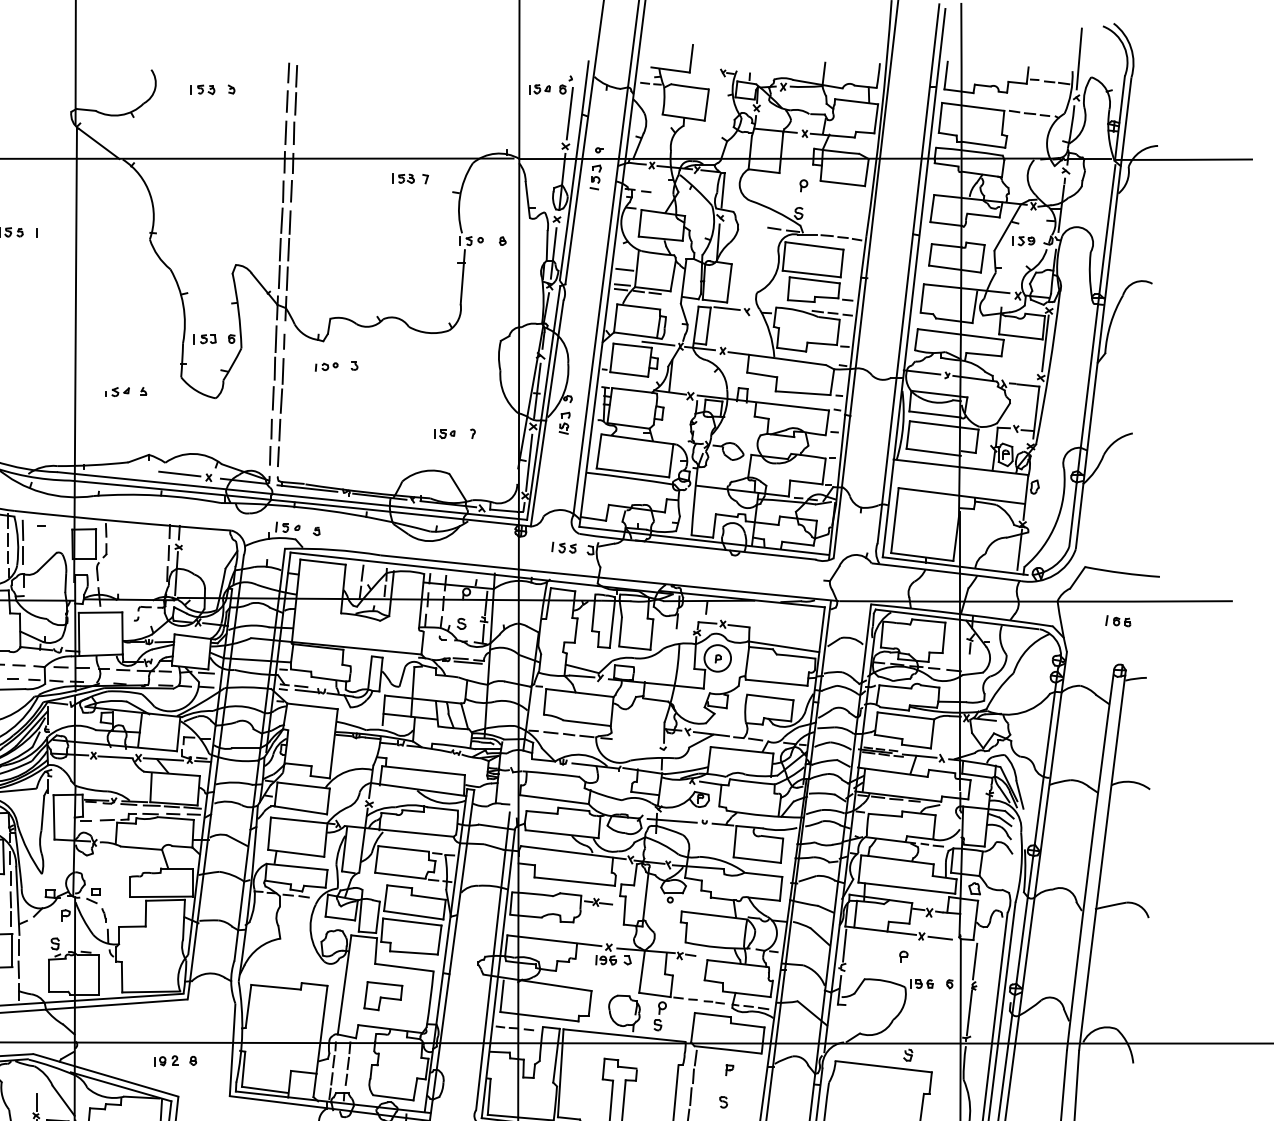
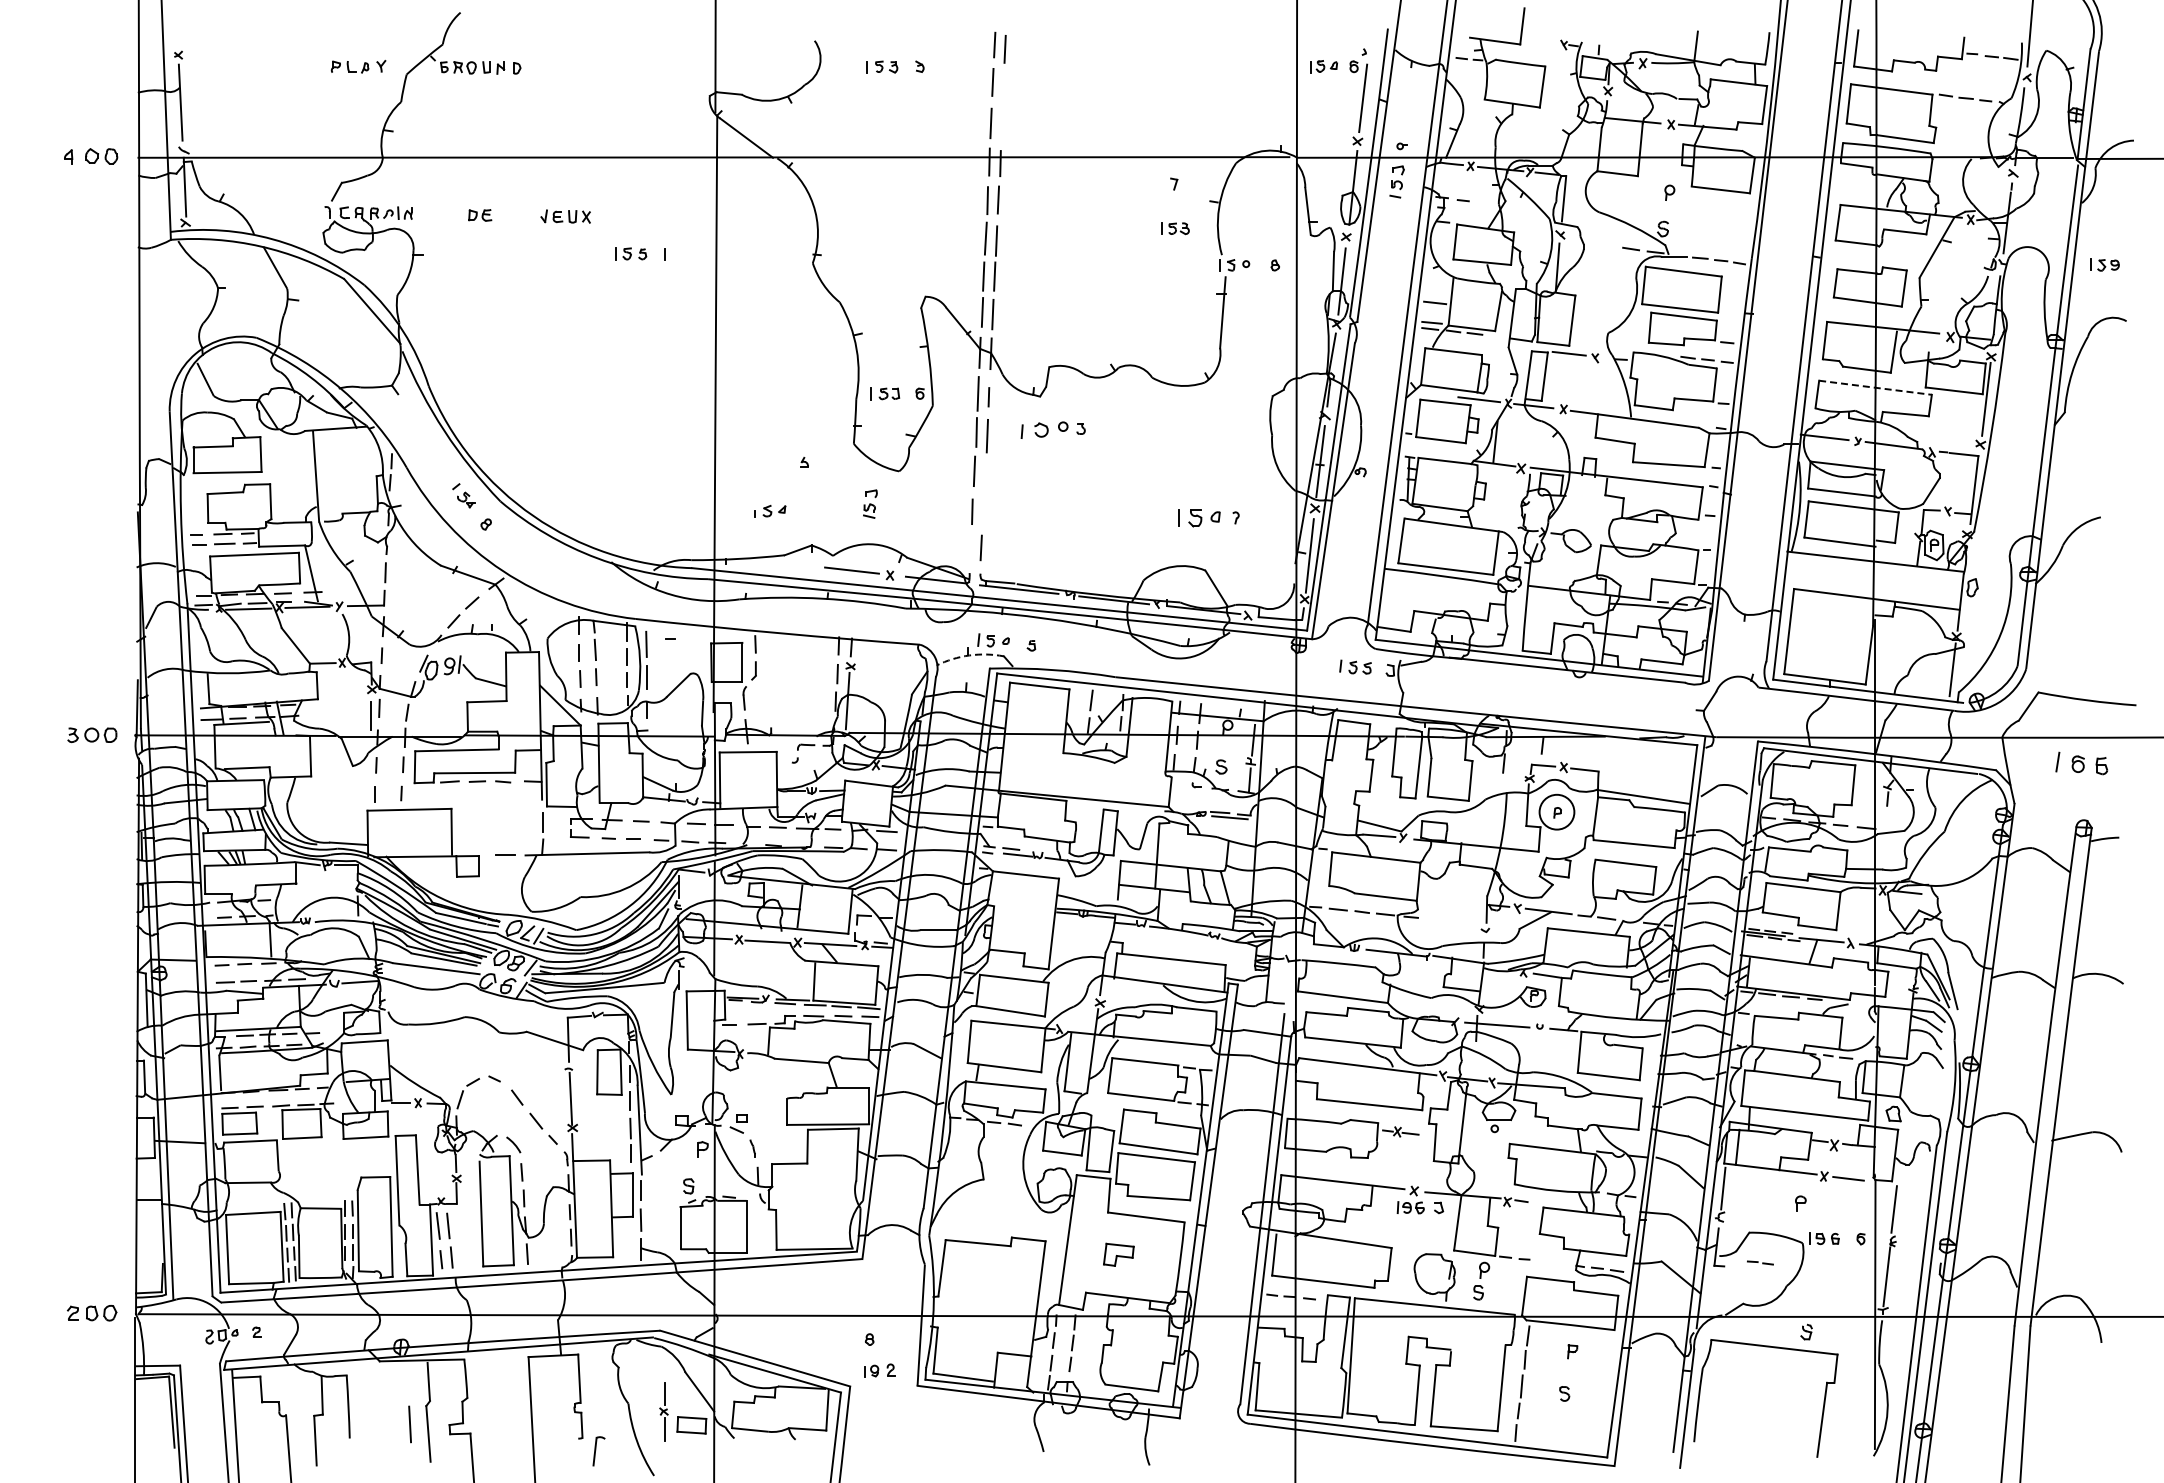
line: (295, 103) -> (1003, 85), removed
line: (293, 133) -> (1001, 124), removed
part: (403, 178) -> (1175, 228), moved
part: (1023, 240) -> (2104, 264), moved
line: (960, 334) -> (1875, 387), solid -> dashed
part: (326, 367) -> (1044, 430), size x1.6
part: (117, 392) -> (770, 511), moved
line: (281, 400) -> (985, 474), removed
part: (564, 422) -> (870, 503), moved
line: (279, 429) -> (982, 512), removed
part: (444, 434) -> (1199, 518), size x1.6
line: (270, 455) -> (970, 546), removed
arc: (269, 538) -> (969, 655), solid -> dashed
part: (1118, 621) -> (2081, 763), size x1.6
part: (383, 995) -> (1118, 1254), size x0.6
line: (712, 1002) -> (1758, 1262), moved
part: (166, 1060) -> (879, 1370), moved

